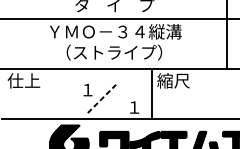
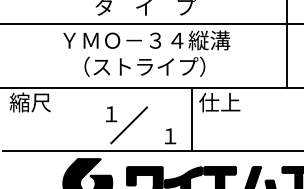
text: (23, 80) -> (29, 102), 仕上 -> 縮尺
text: (173, 80) -> (219, 102), 縮尺 -> 仕上
line: (102, 98) -> (129, 125), dashed -> solid

